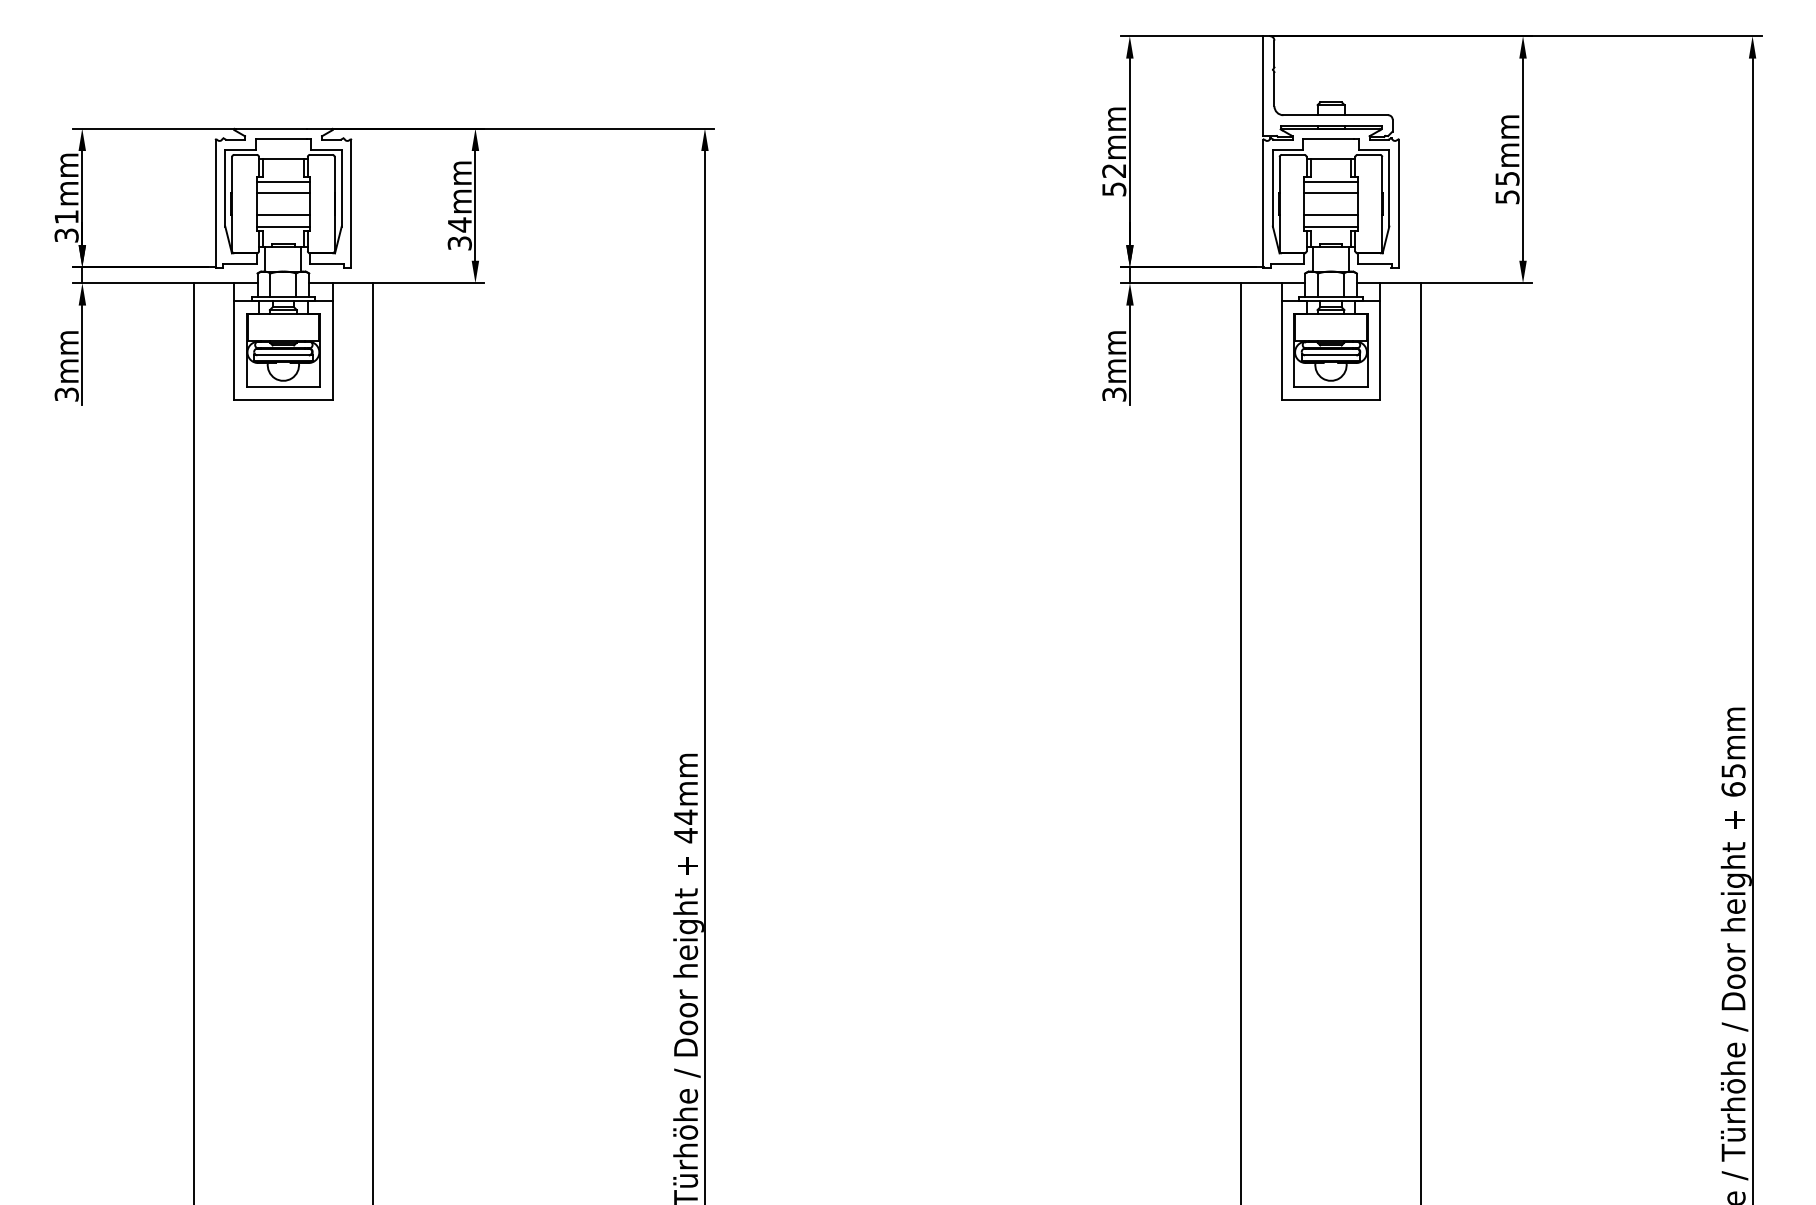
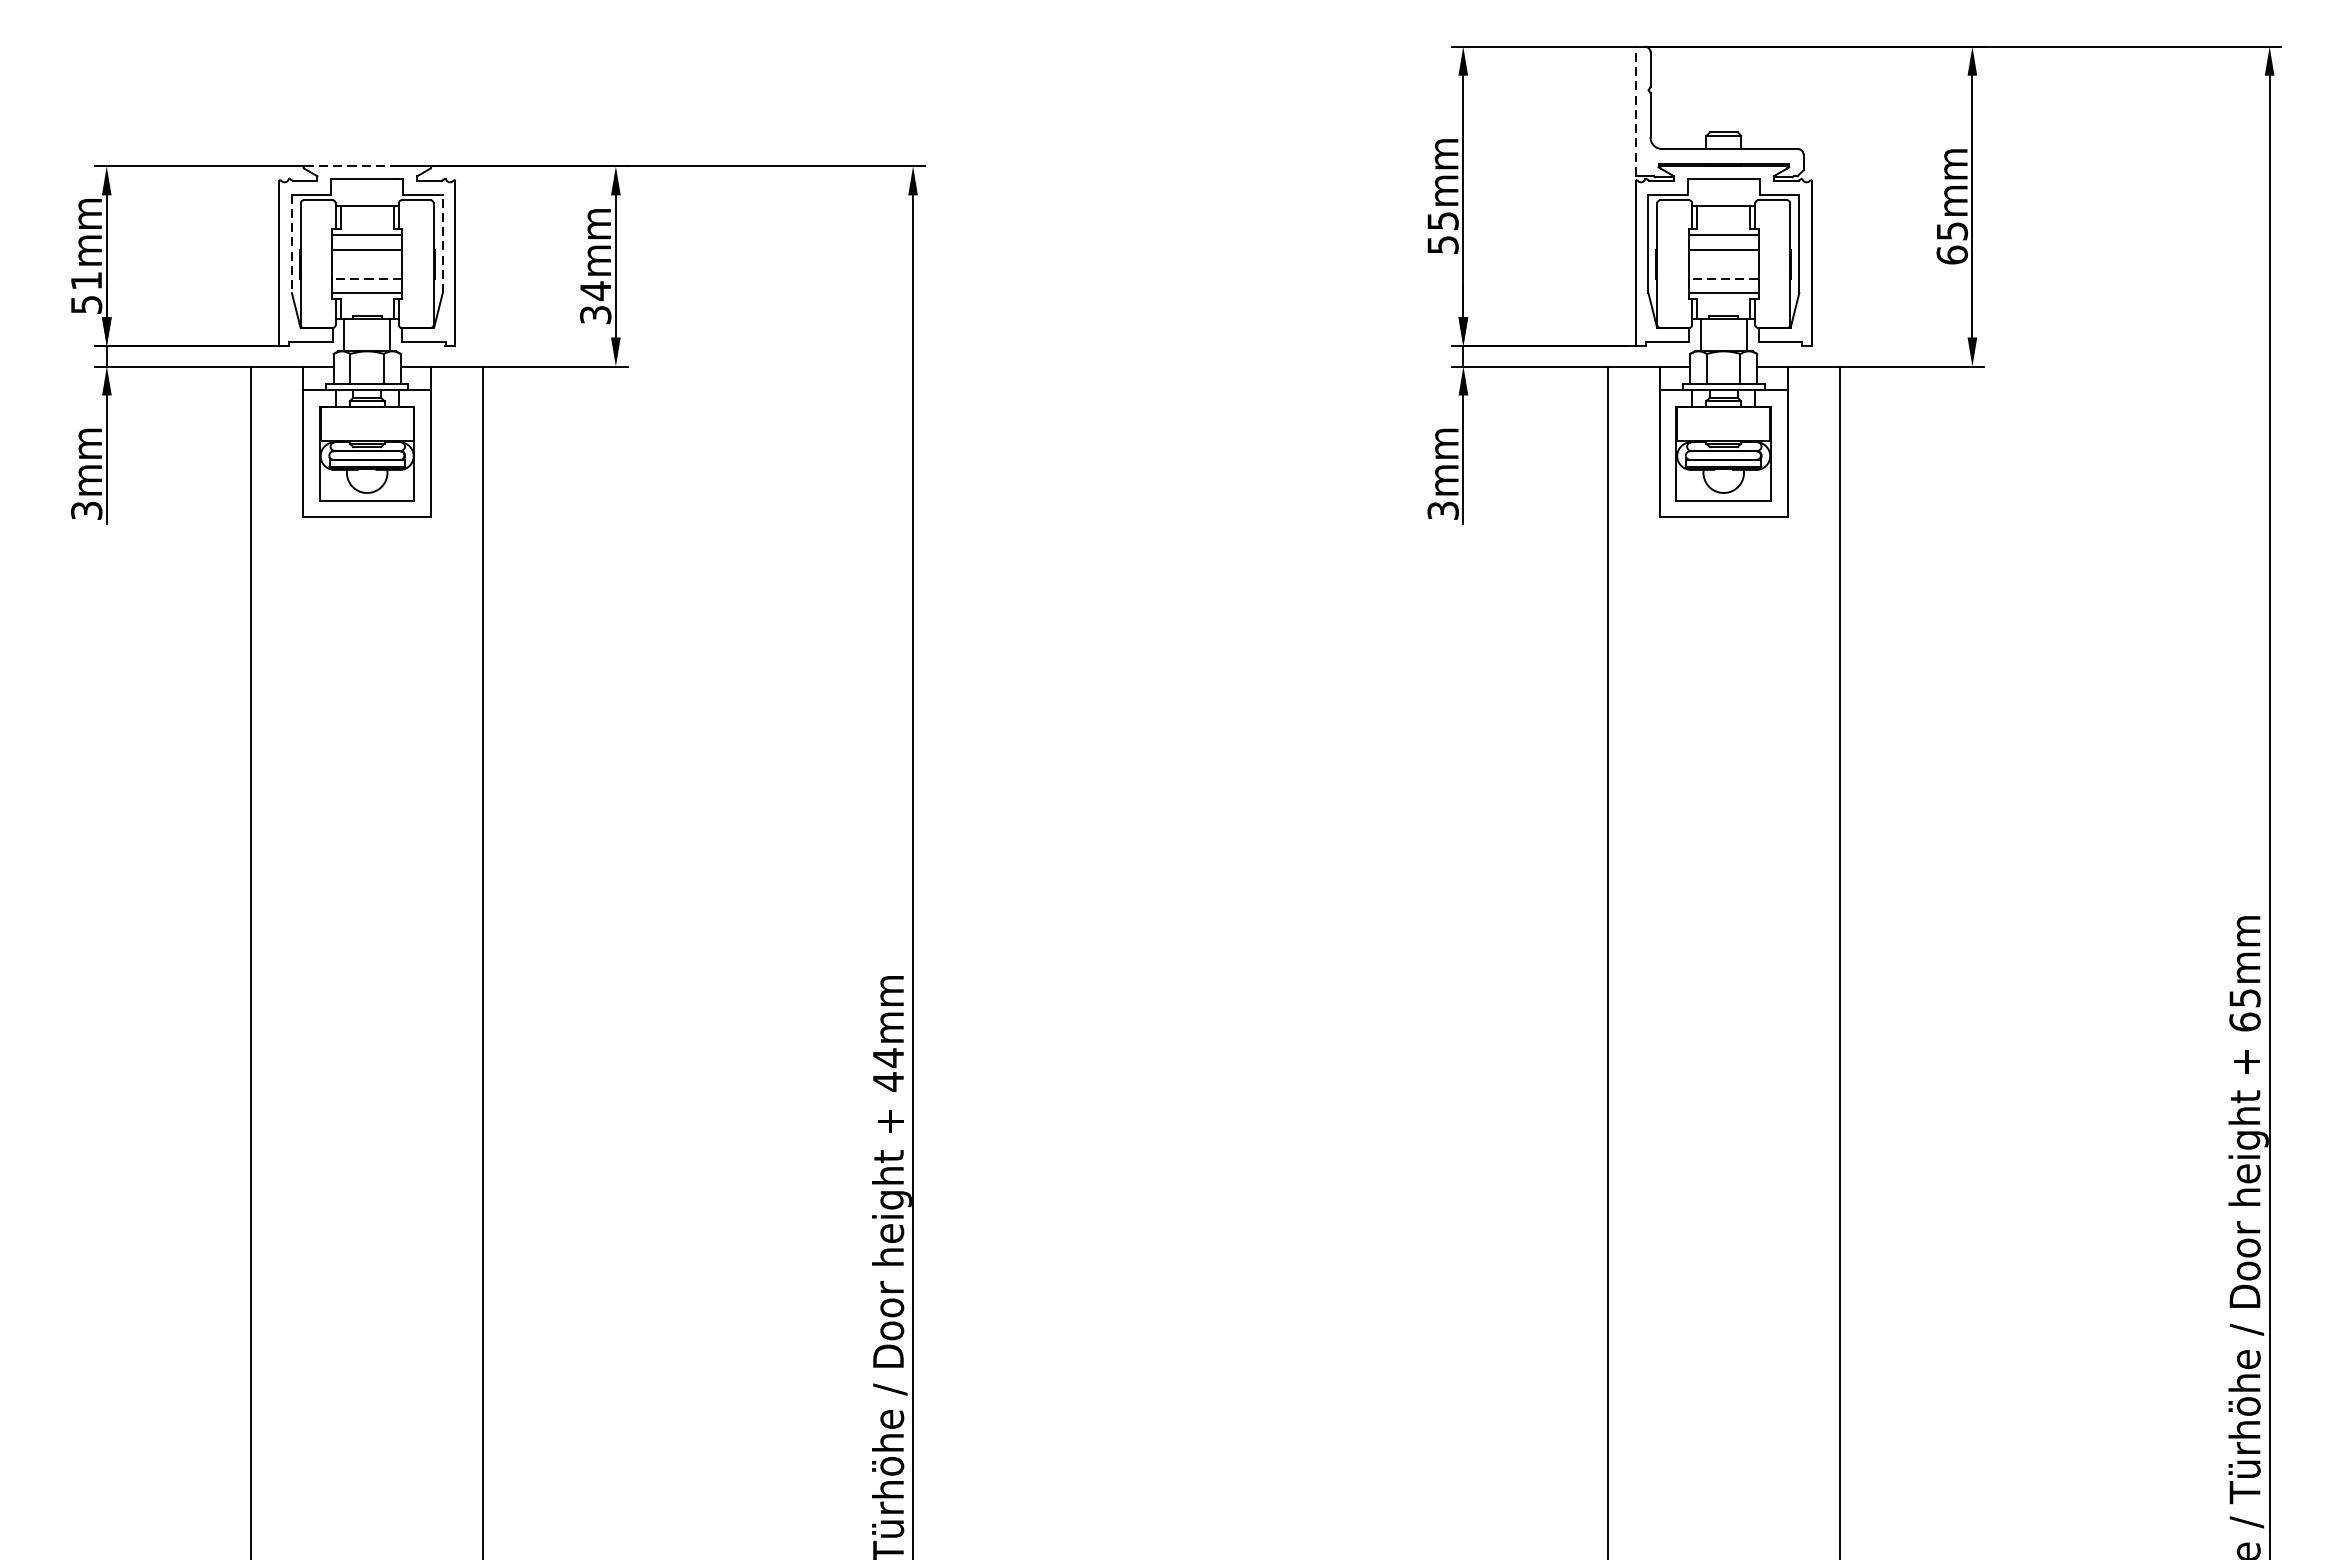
line: (1263, 86) -> (1636, 111), solid -> dashed
line: (270, 128) -> (350, 166), solid -> dashed
text: (1114, 170) -> (1443, 220), 52mm -> 55mm
line: (341, 187) -> (442, 242), solid -> dashed
line: (225, 188) -> (292, 243), solid -> dashed
text: (1507, 196) -> (1952, 254), 55mm -> 65mm
line: (283, 215) -> (367, 278), solid -> dashed
line: (1331, 215) -> (1724, 278), solid -> dashed
text: (66, 234) -> (86, 303), 31mm -> 51mm

